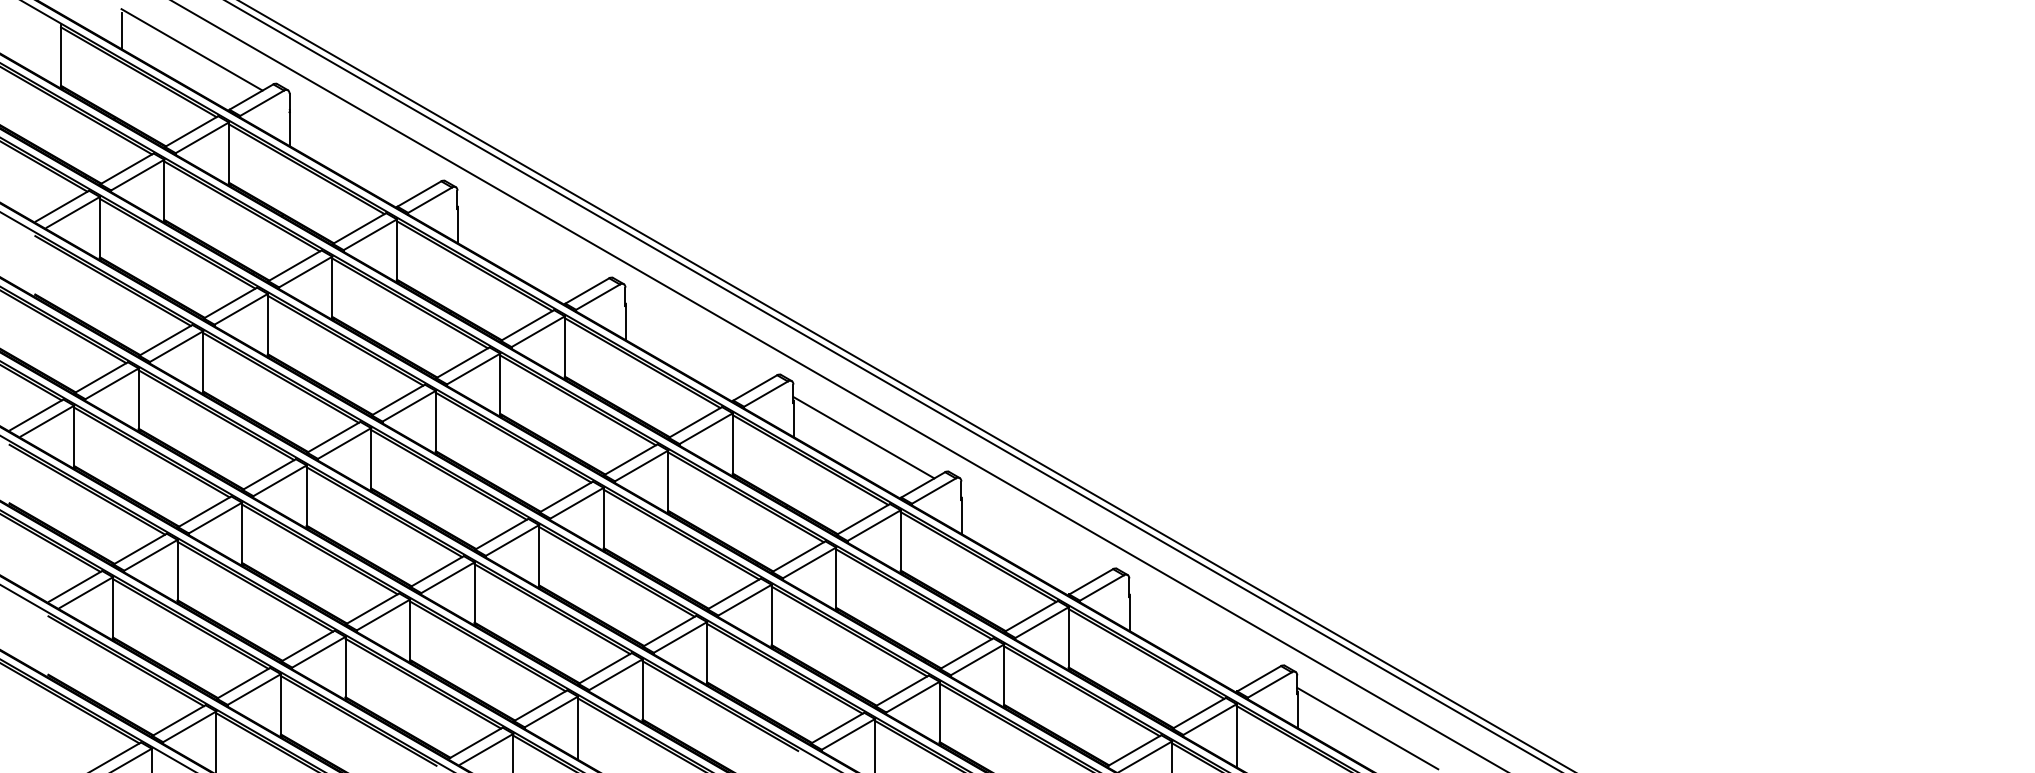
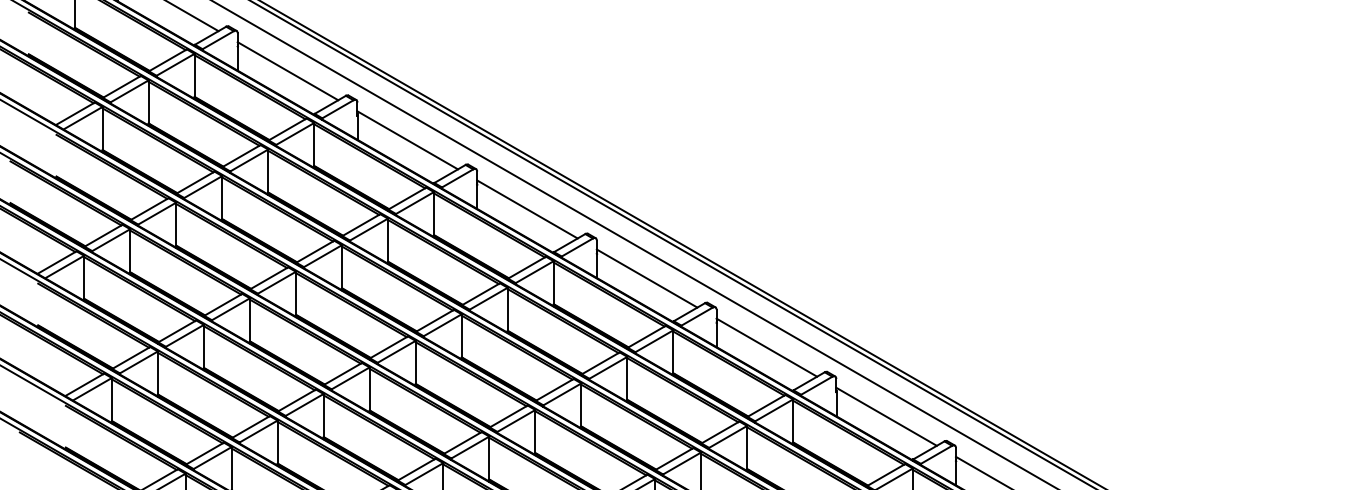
line: (359, 146) -> (287, 71), added
line: (527, 243) -> (407, 140), added
line: (695, 340) -> (527, 209), added
line: (1031, 534) -> (766, 347), added
line: (1199, 631) -> (886, 416), added

